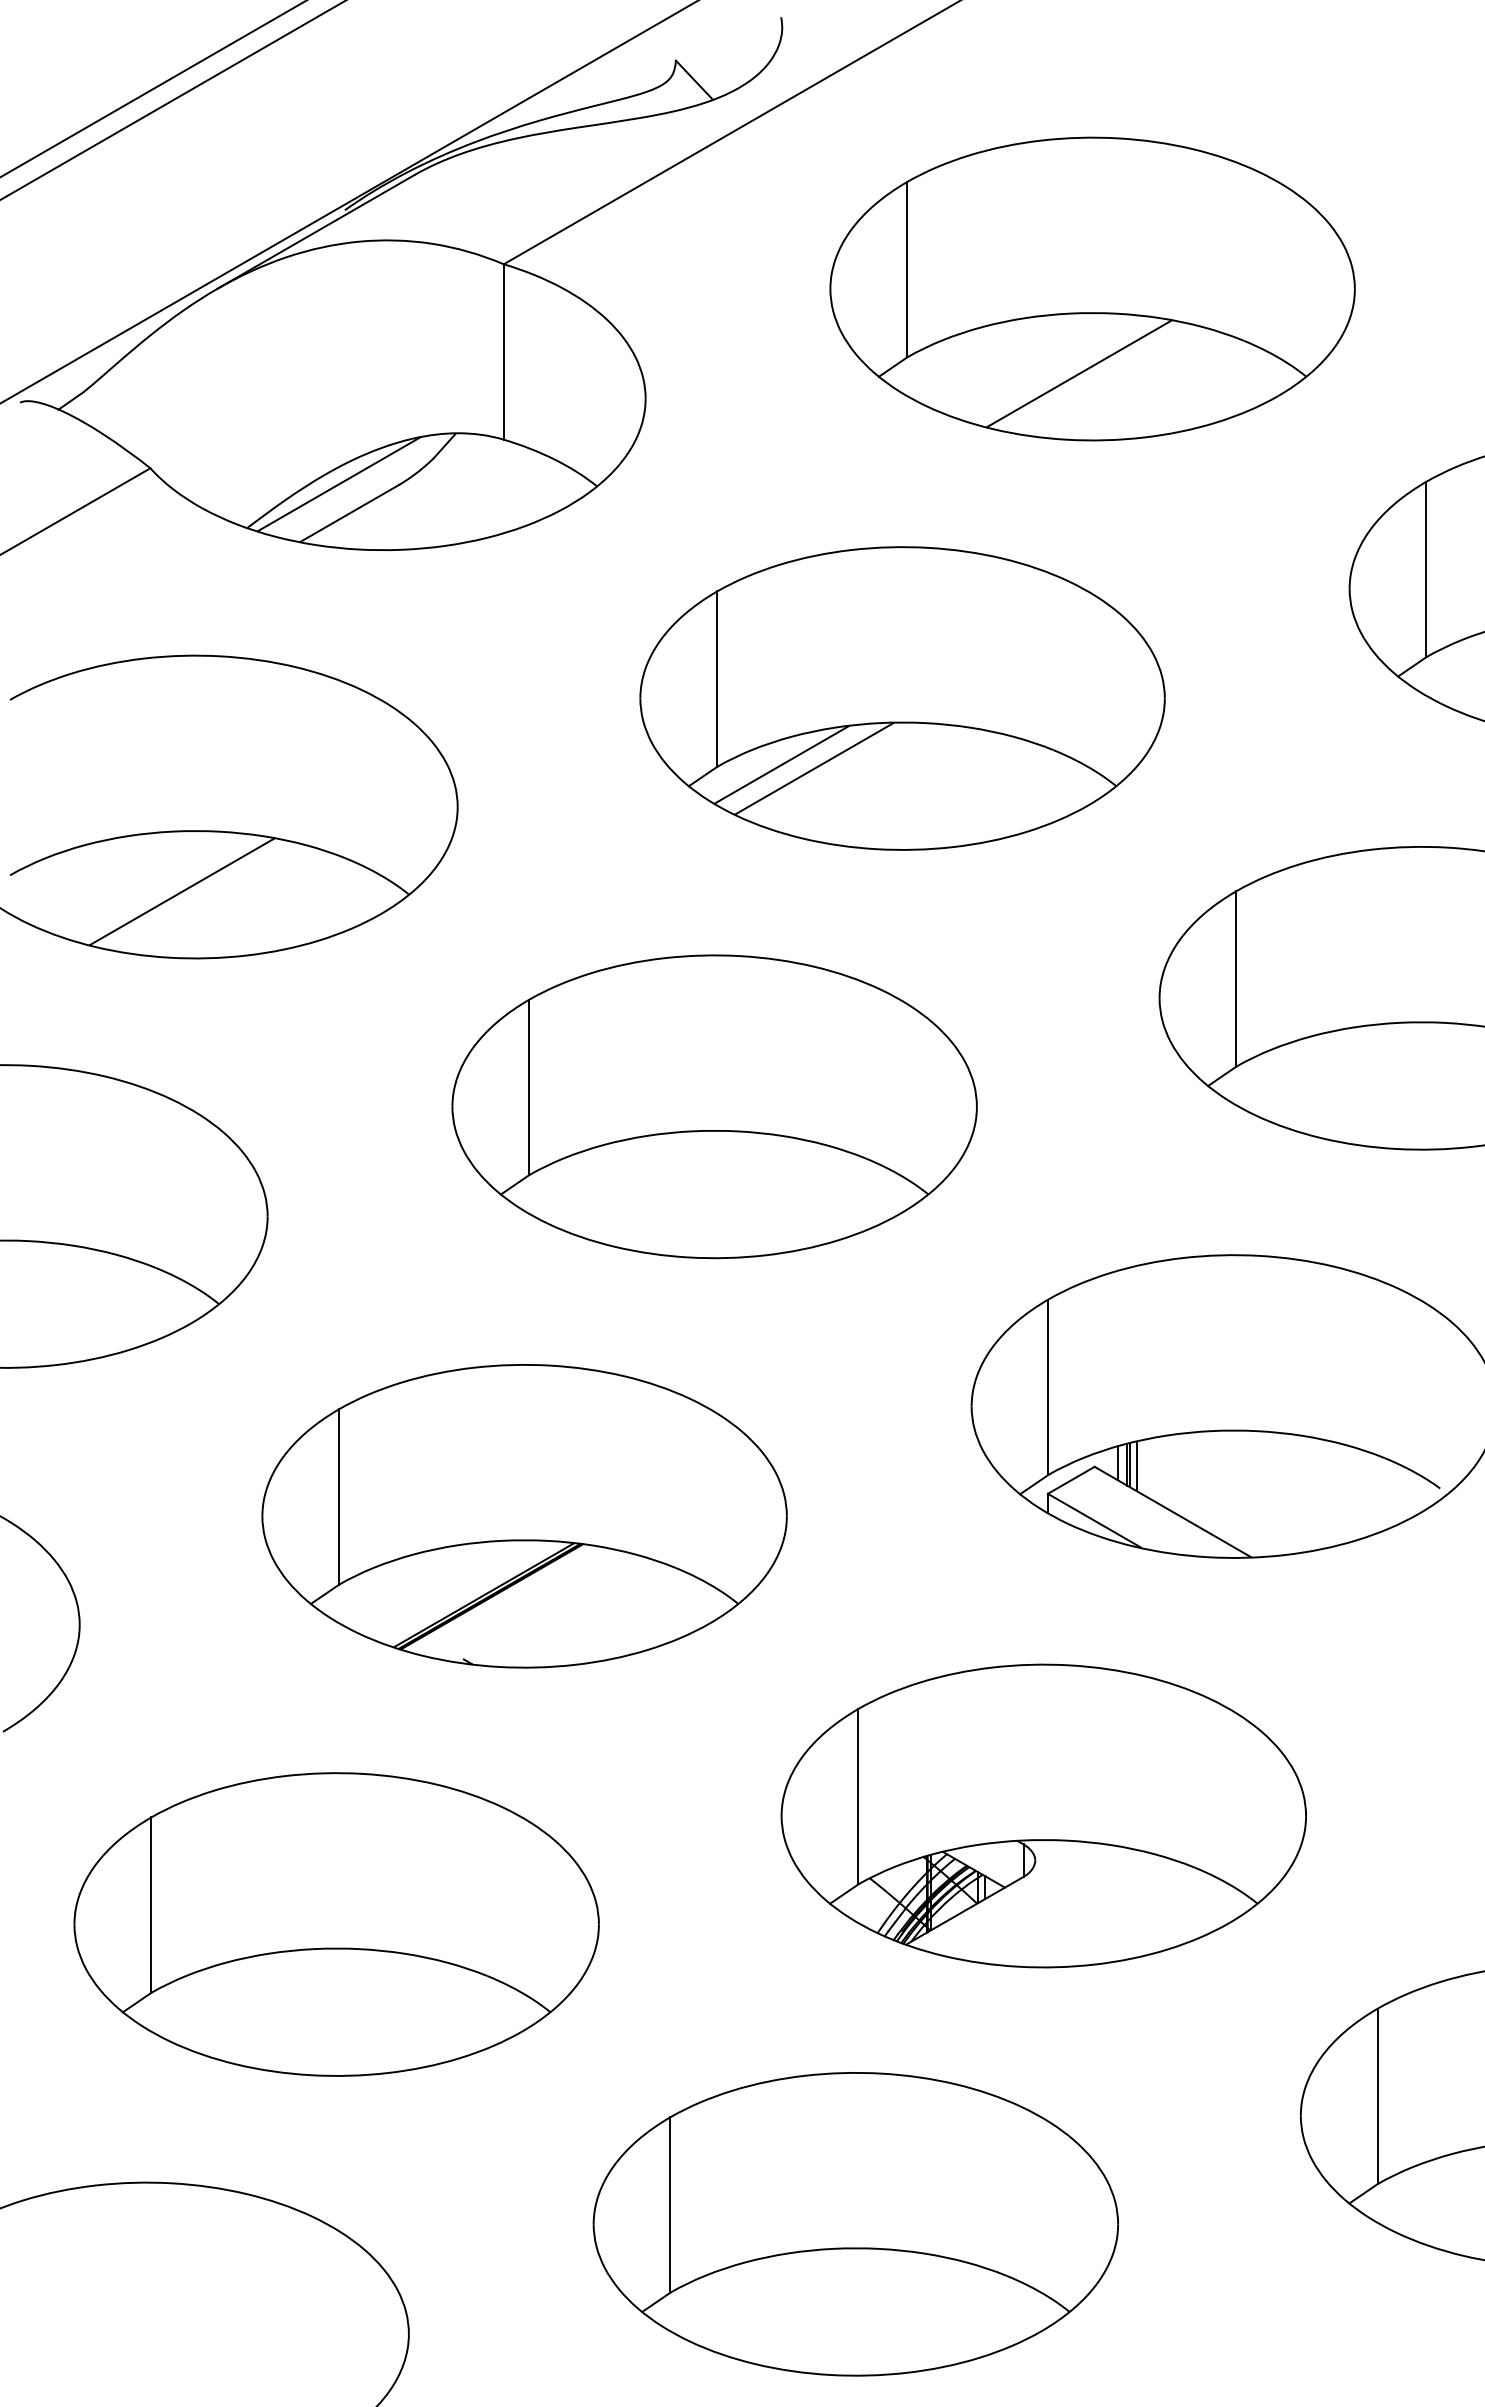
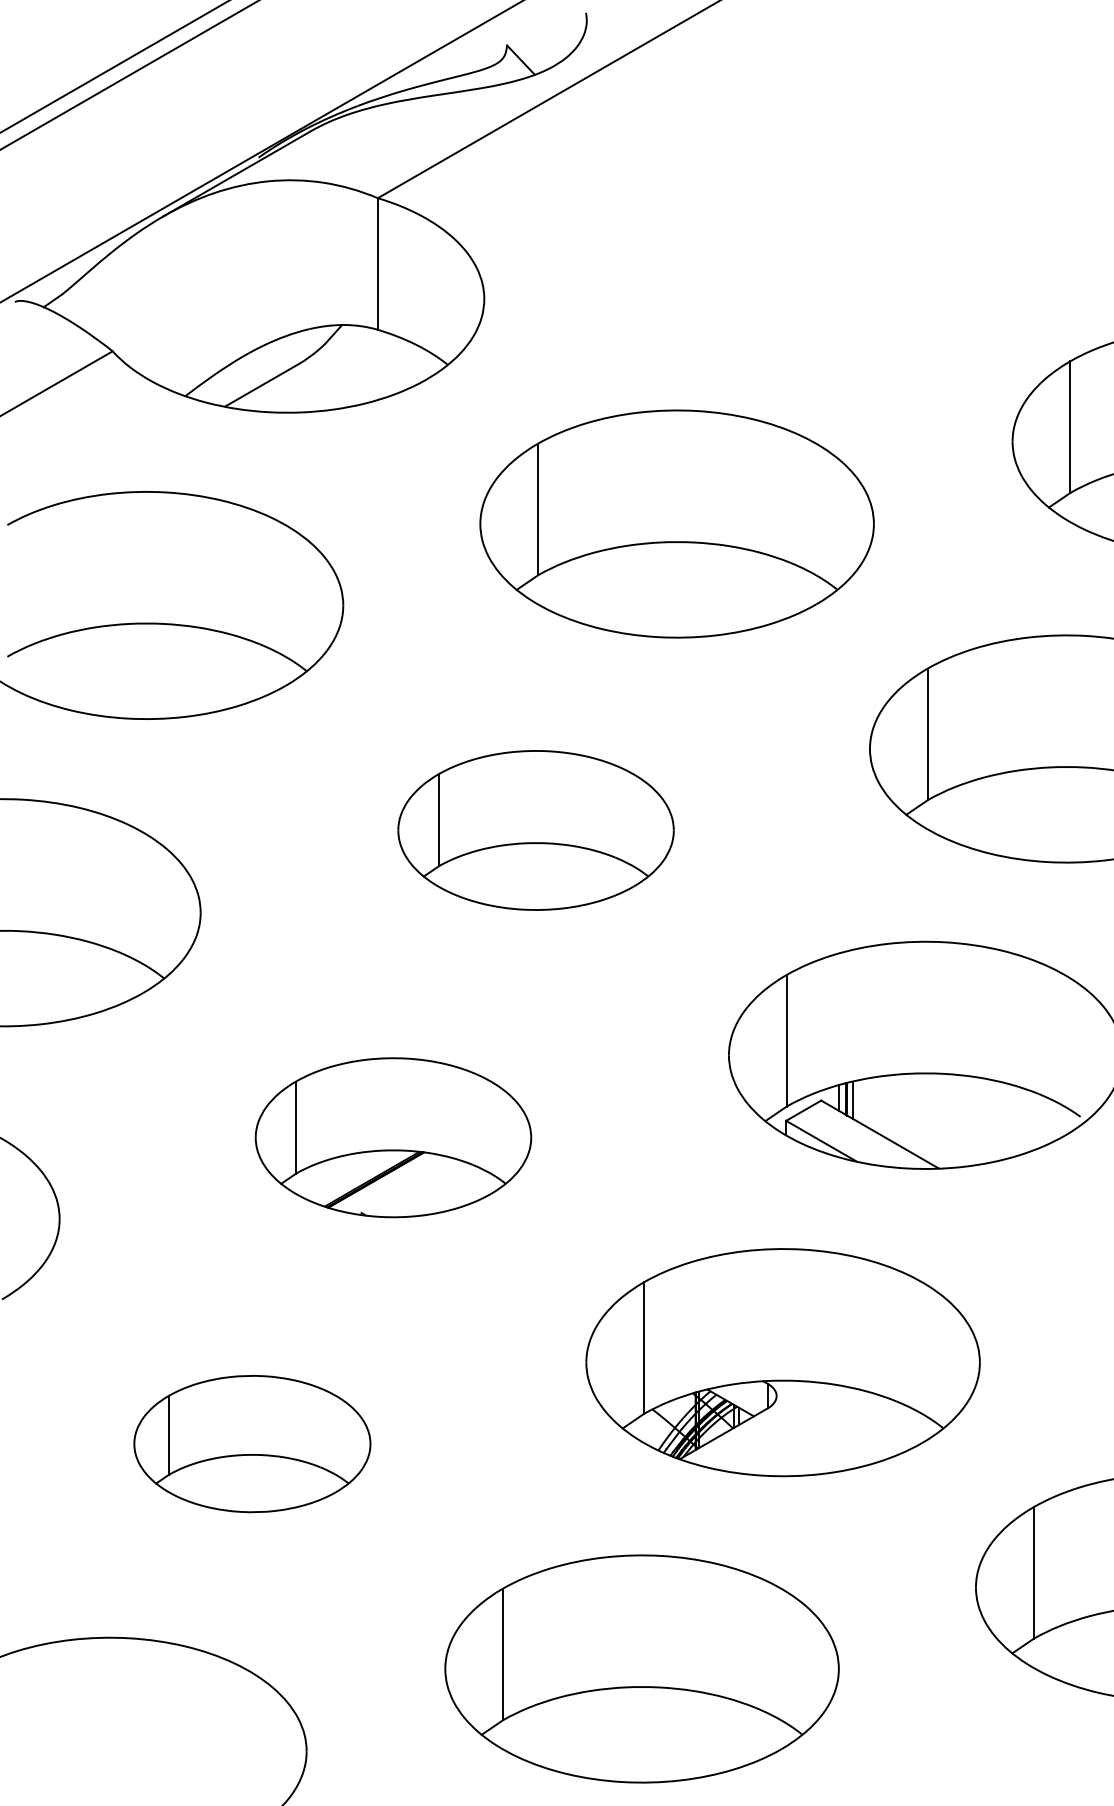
part: (1092, 288) -> (819, 216), removed
line: (339, 484) -> (254, 363), removed
line: (781, 764) -> (586, 573), removed
line: (814, 768) -> (611, 576), removed
line: (181, 891) -> (136, 668), removed
part: (714, 1106) -> (535, 830), size x0.7
part: (524, 1516) -> (393, 1137), size x0.7
part: (336, 1924) -> (252, 1444), size x0.6

